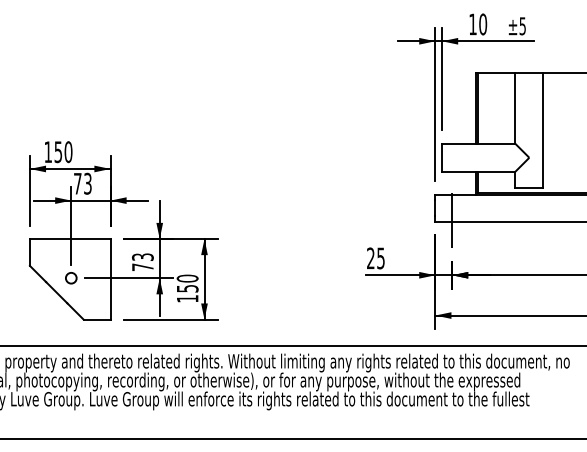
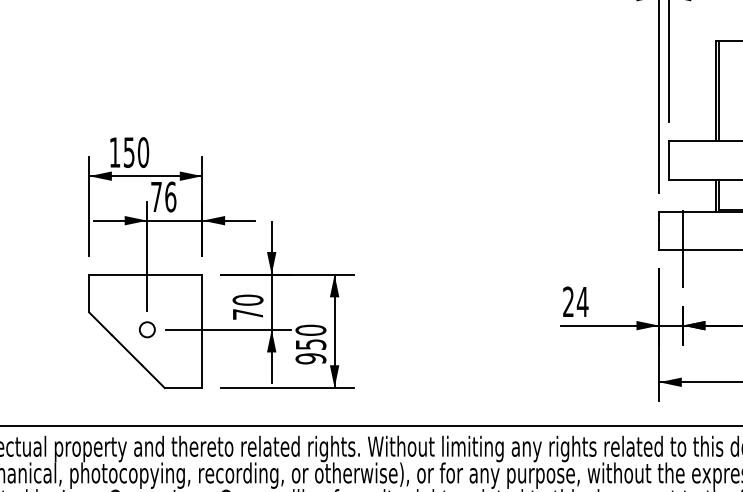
text: (87, 183) -> (170, 196), 73 -> 76
text: (142, 257) -> (247, 300), 73 -> 70
text: (380, 258) -> (582, 302), 25 -> 24
text: (187, 298) -> (310, 358), 150 -> 950

